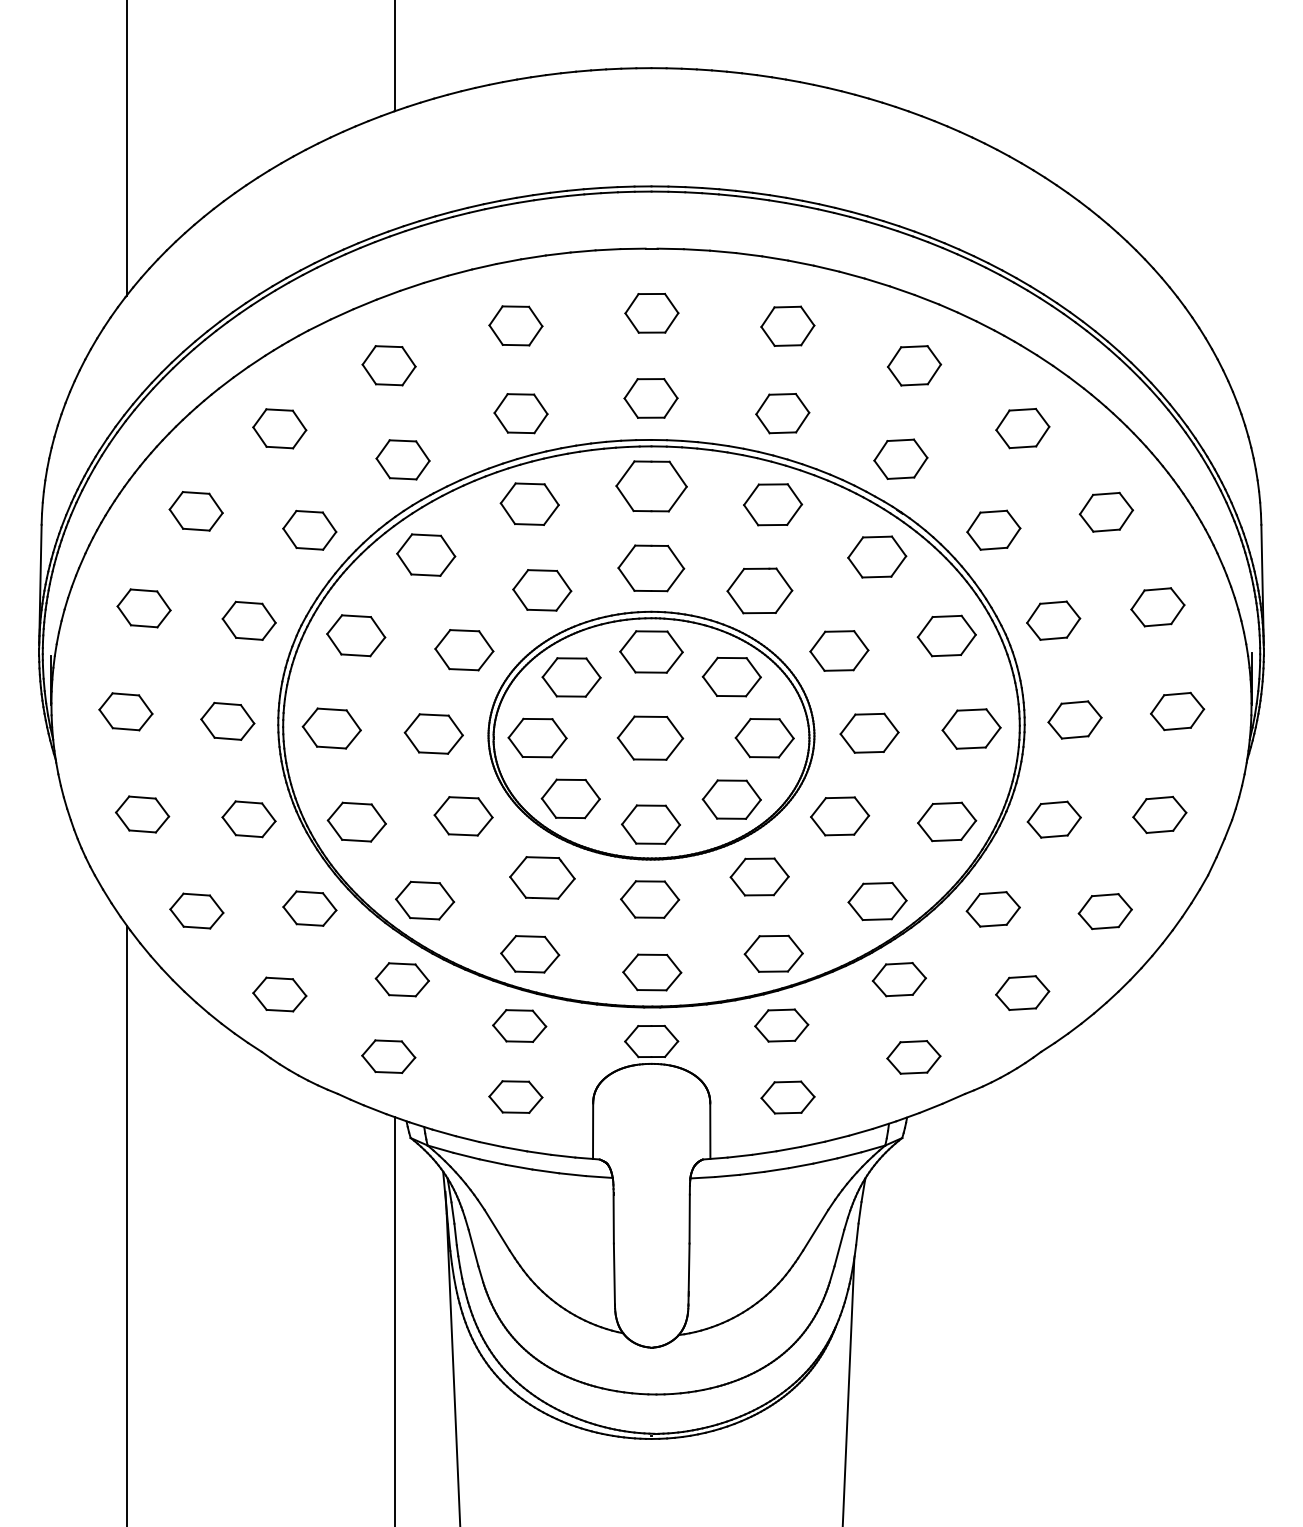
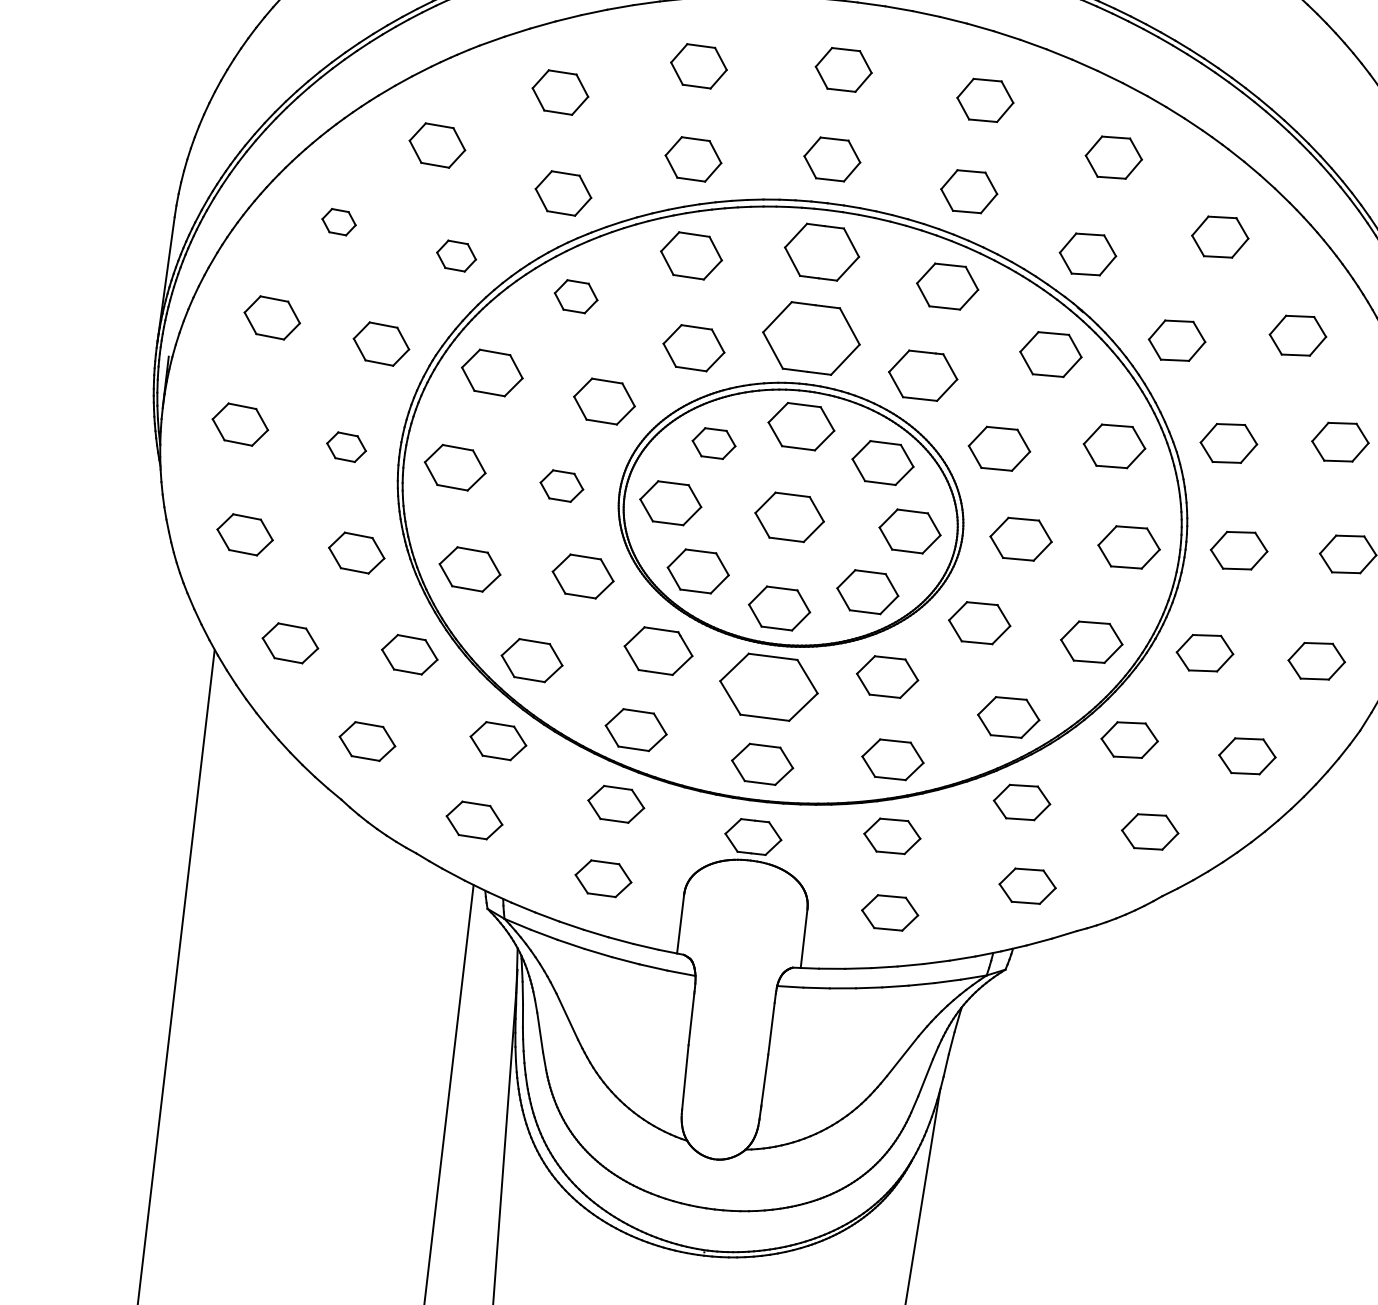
part: (195, 511) -> (338, 222), size x0.6
part: (309, 529) -> (456, 255), size x0.7
part: (426, 554) -> (576, 296), size x0.7
part: (651, 568) -> (811, 338), size x1.4
part: (571, 677) -> (713, 443), size x0.7
part: (227, 720) -> (346, 446), size x0.7
part: (433, 733) -> (561, 485), size x0.7
part: (650, 899) -> (769, 687), size x1.6

